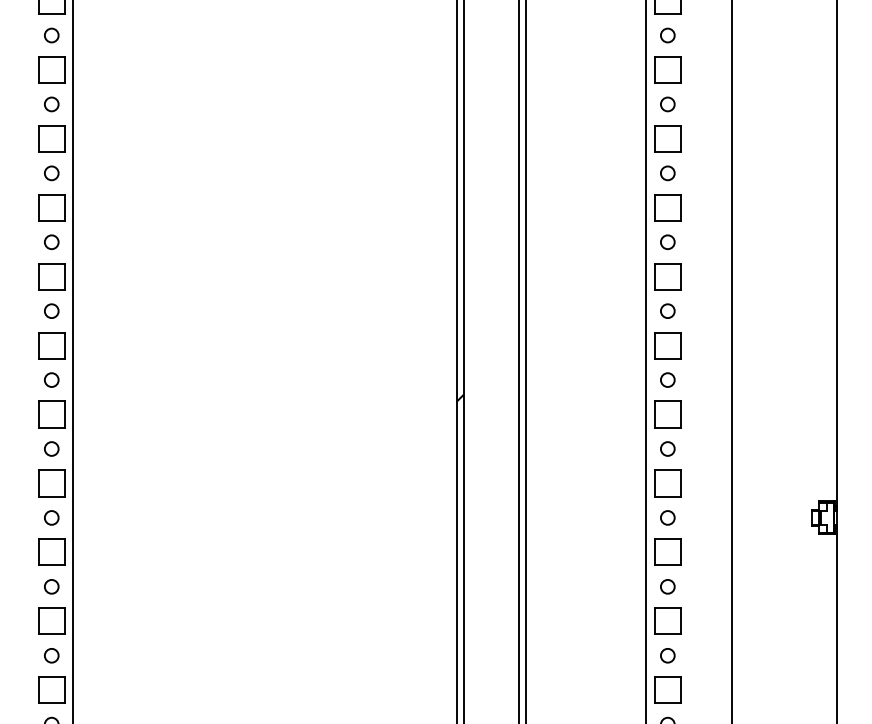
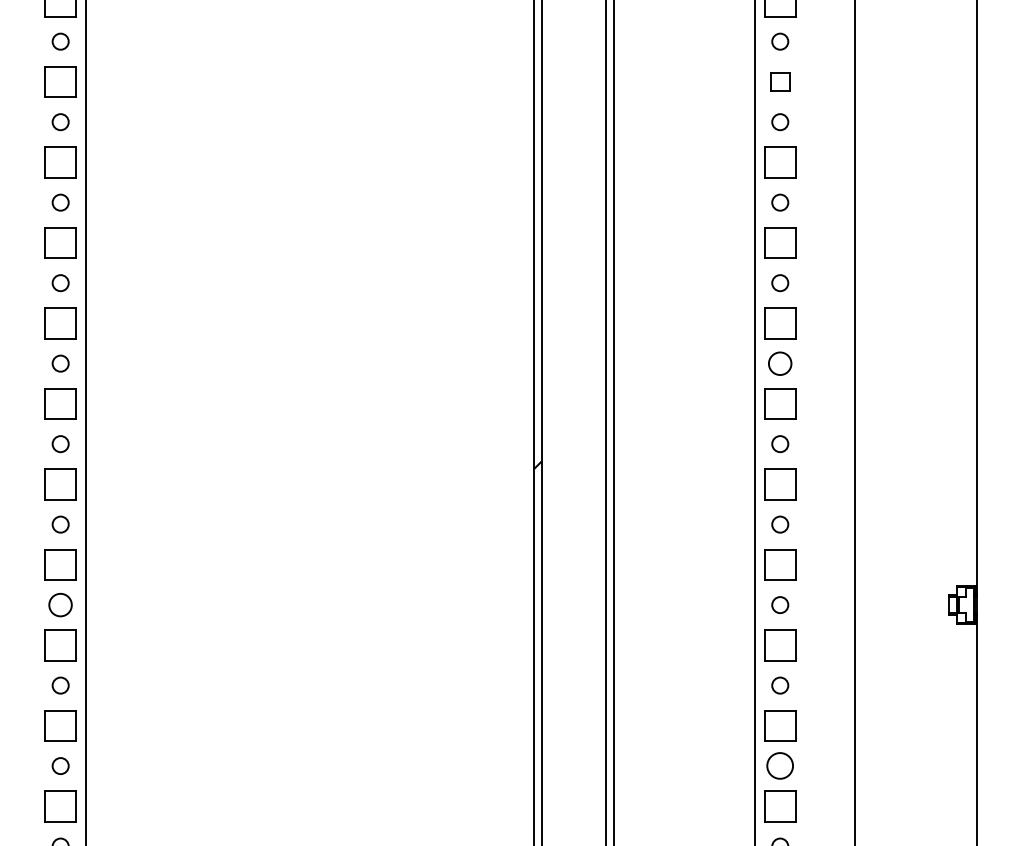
part: (667, 69) -> (779, 81), size x0.6
circle: (667, 310) -> (779, 362), size x1.4
circle: (51, 517) -> (60, 604), size x1.4
circle: (667, 655) -> (779, 765), size x1.6

